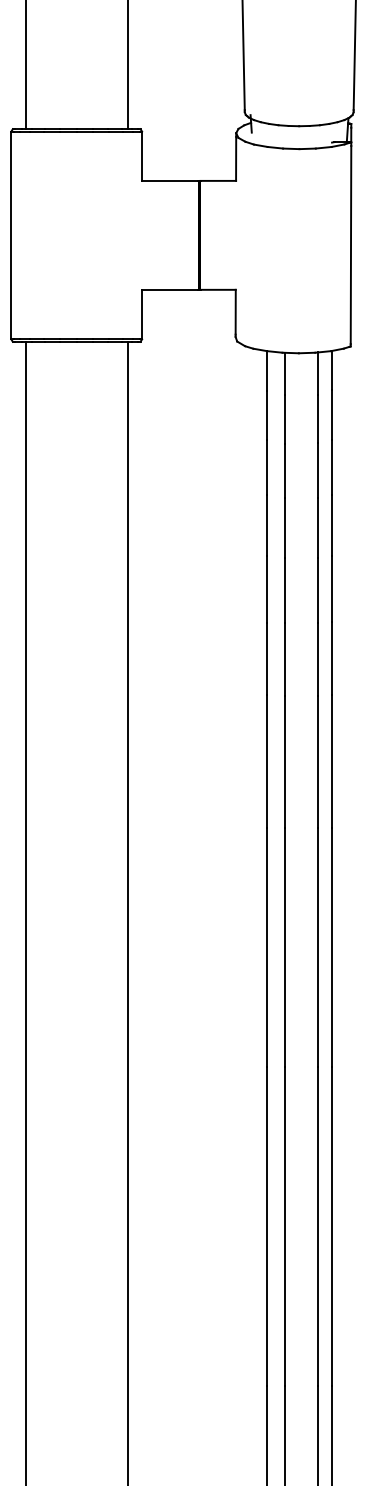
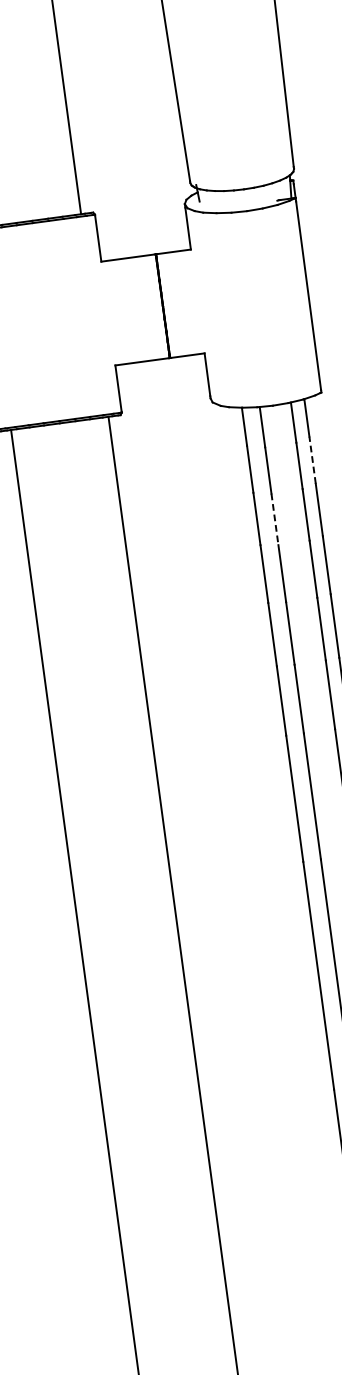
line: (332, 415) -> (312, 460), solid -> dashed
line: (285, 471) -> (275, 520), solid -> dashed

